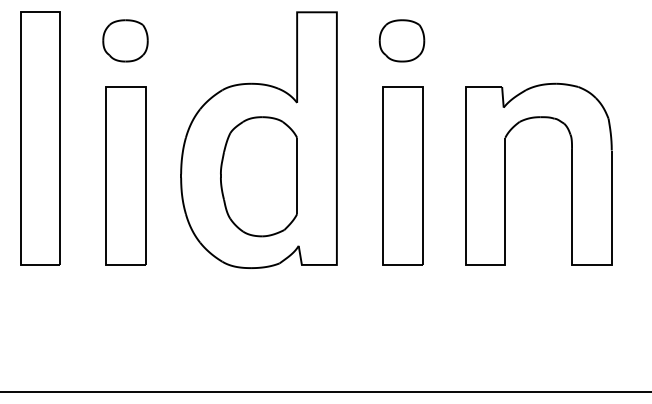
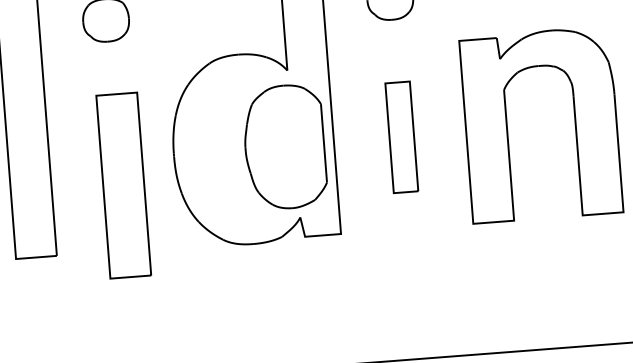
part: (125, 175) -> (122, 185), moved
part: (402, 175) -> (401, 136), size x0.6
part: (258, 176) -> (284, 146), moved

